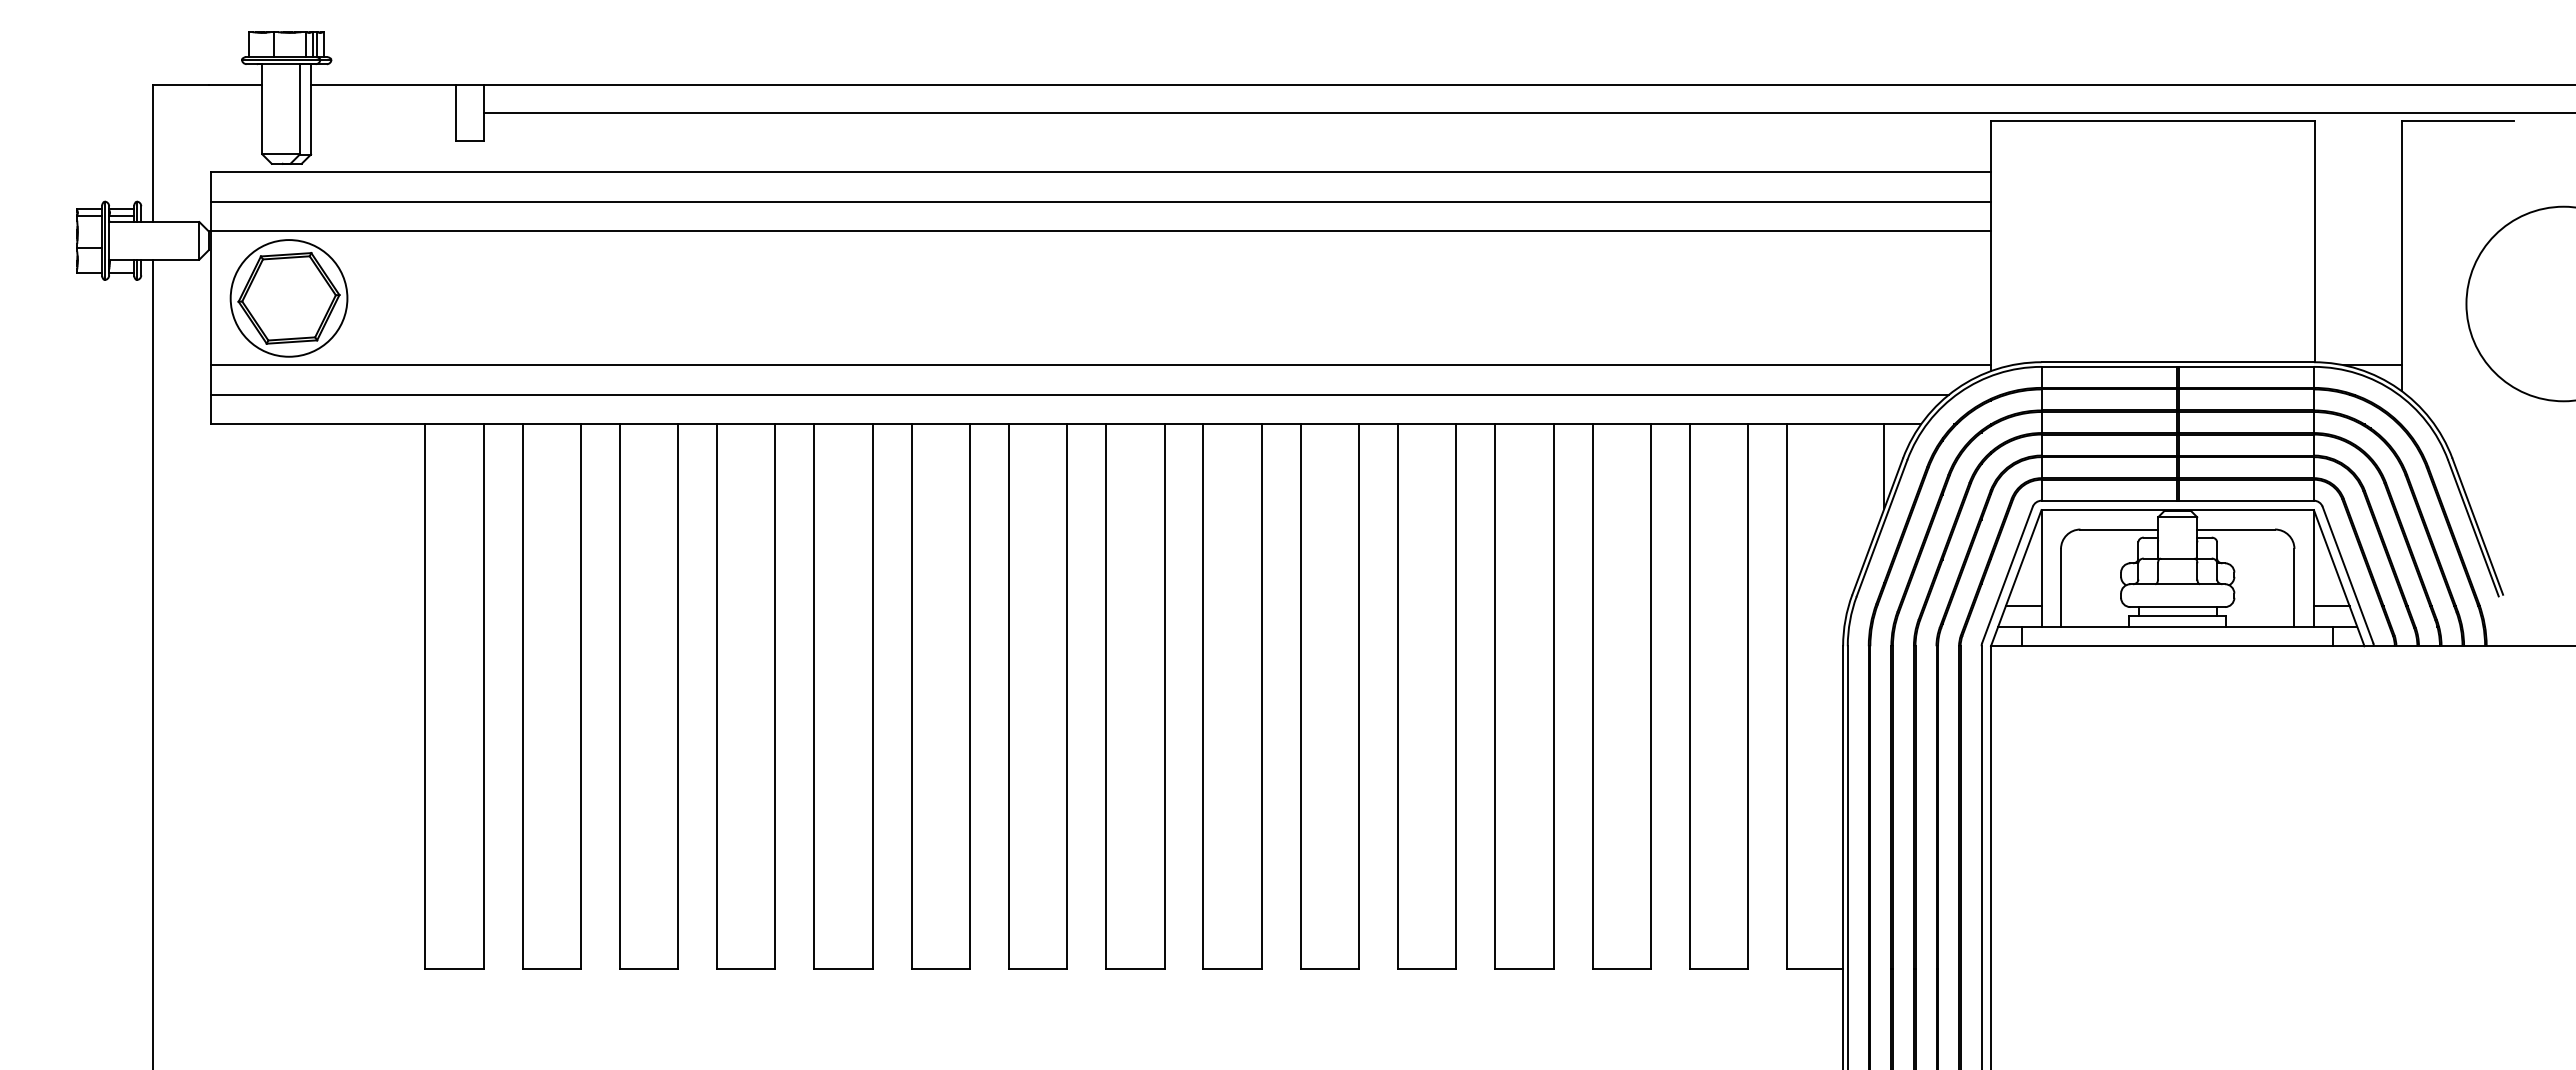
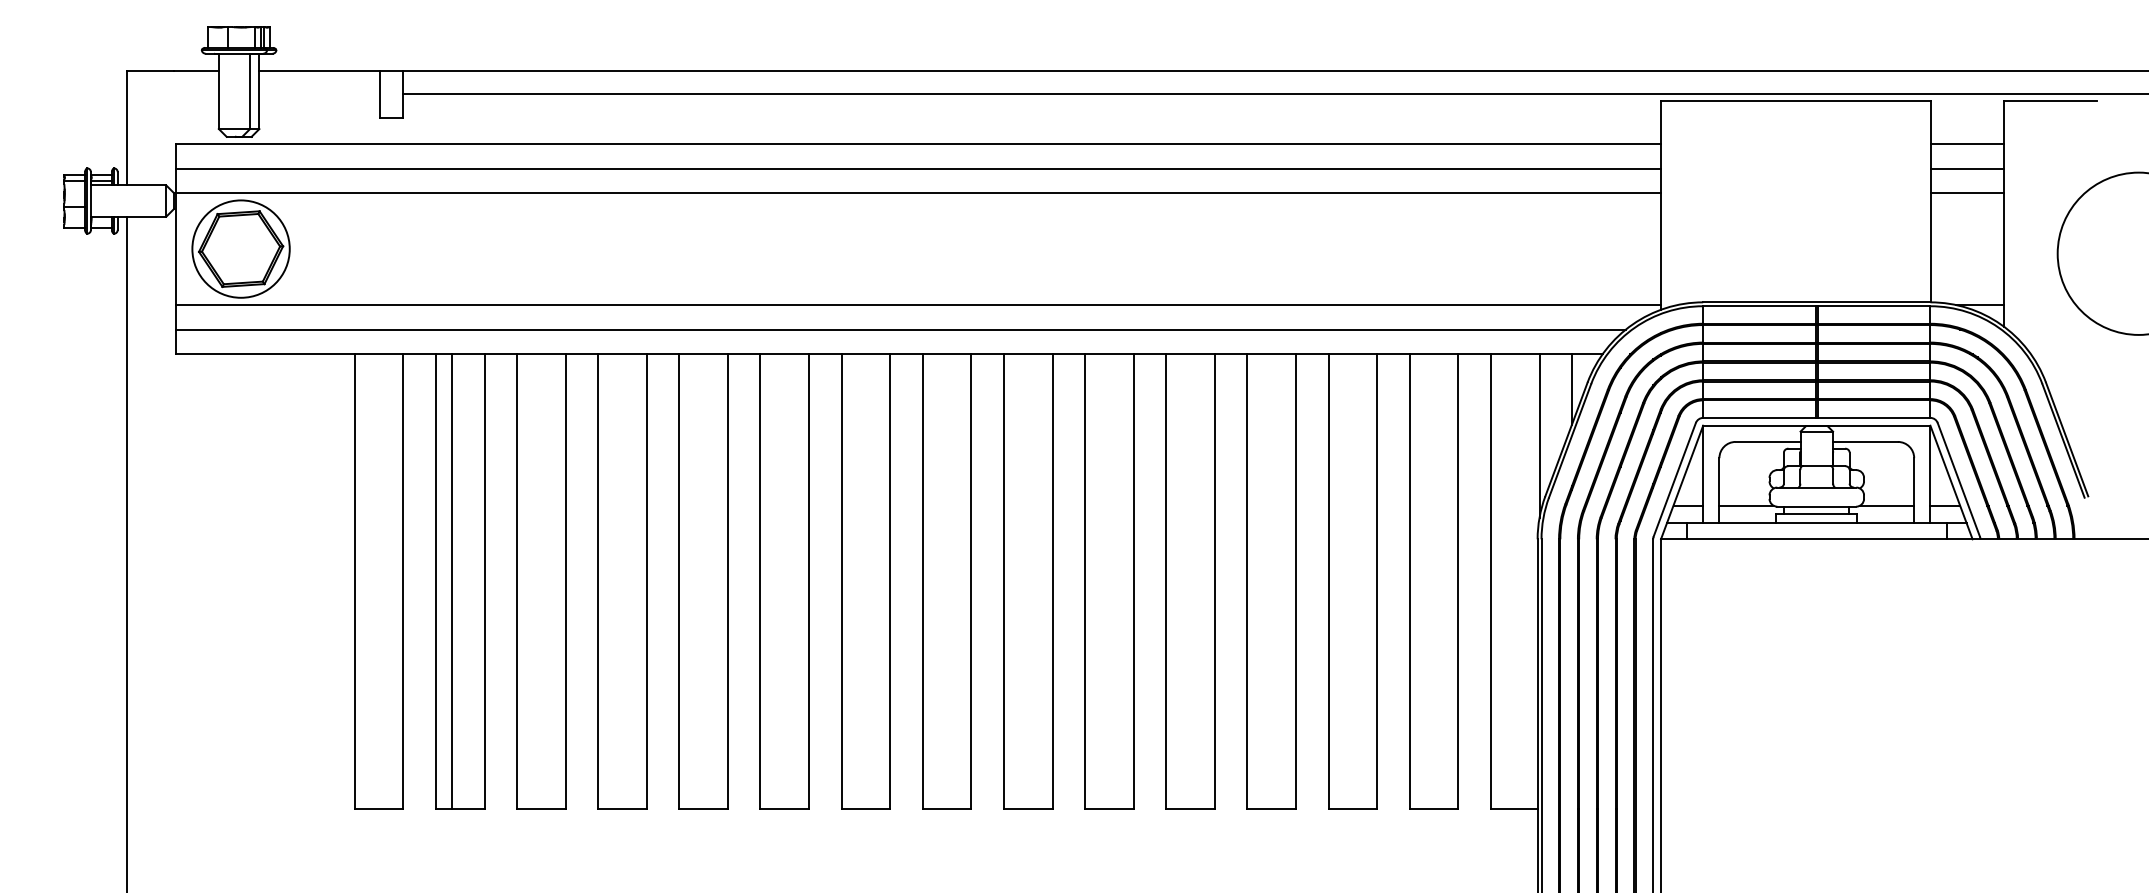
line: (2358, 172) -> (1967, 144), added
line: (2358, 201) -> (1967, 168), added
line: (2358, 231) -> (1967, 193), added
line: (1845, 522) -> (1539, 436), added
line: (2093, 605) -> (1746, 505), added
line: (2261, 605) -> (1886, 505), added
line: (541, 696) -> (451, 581), added

